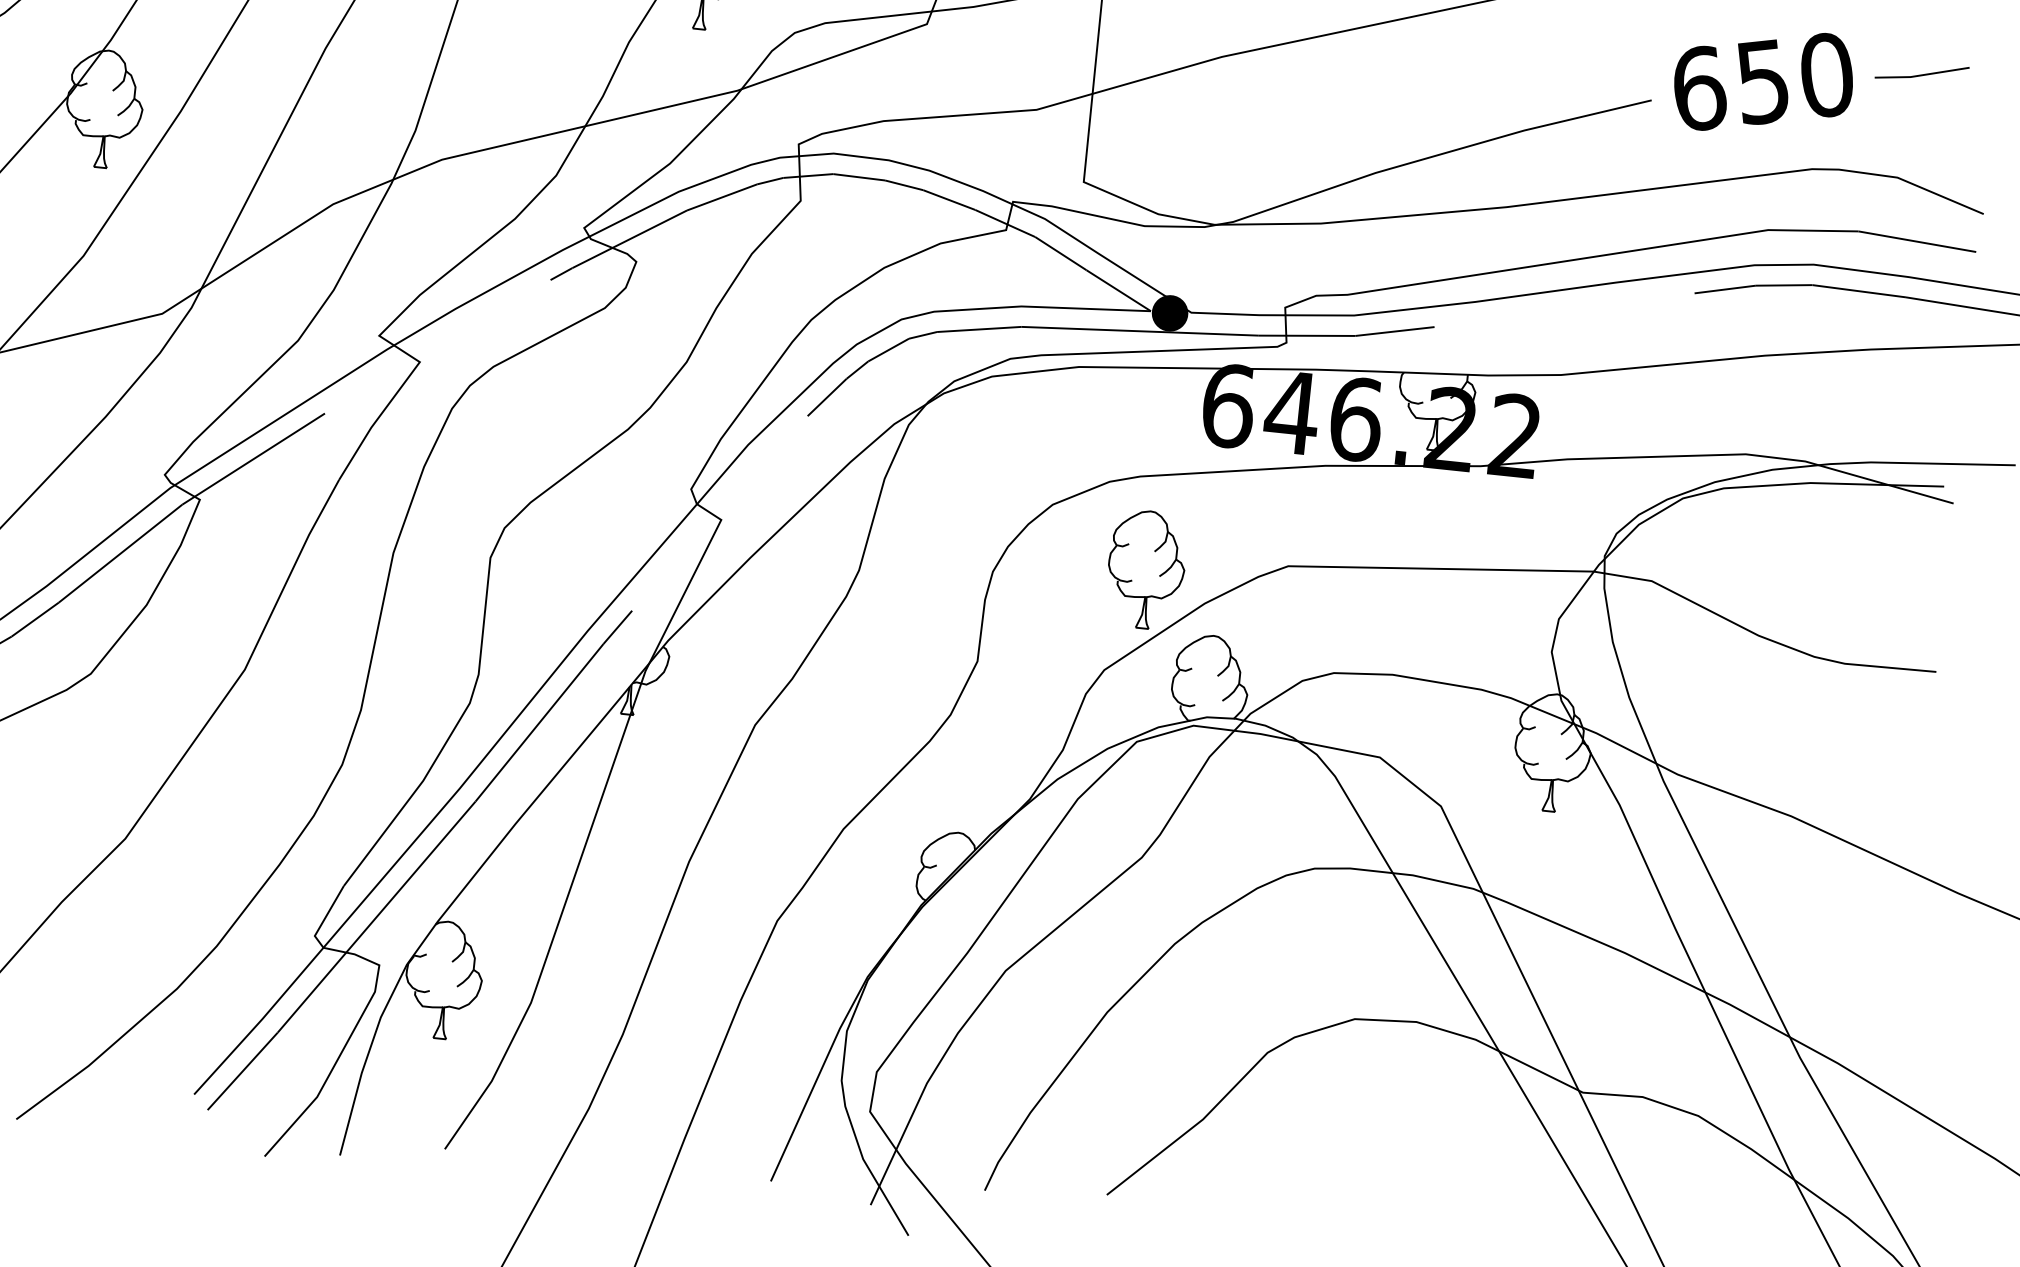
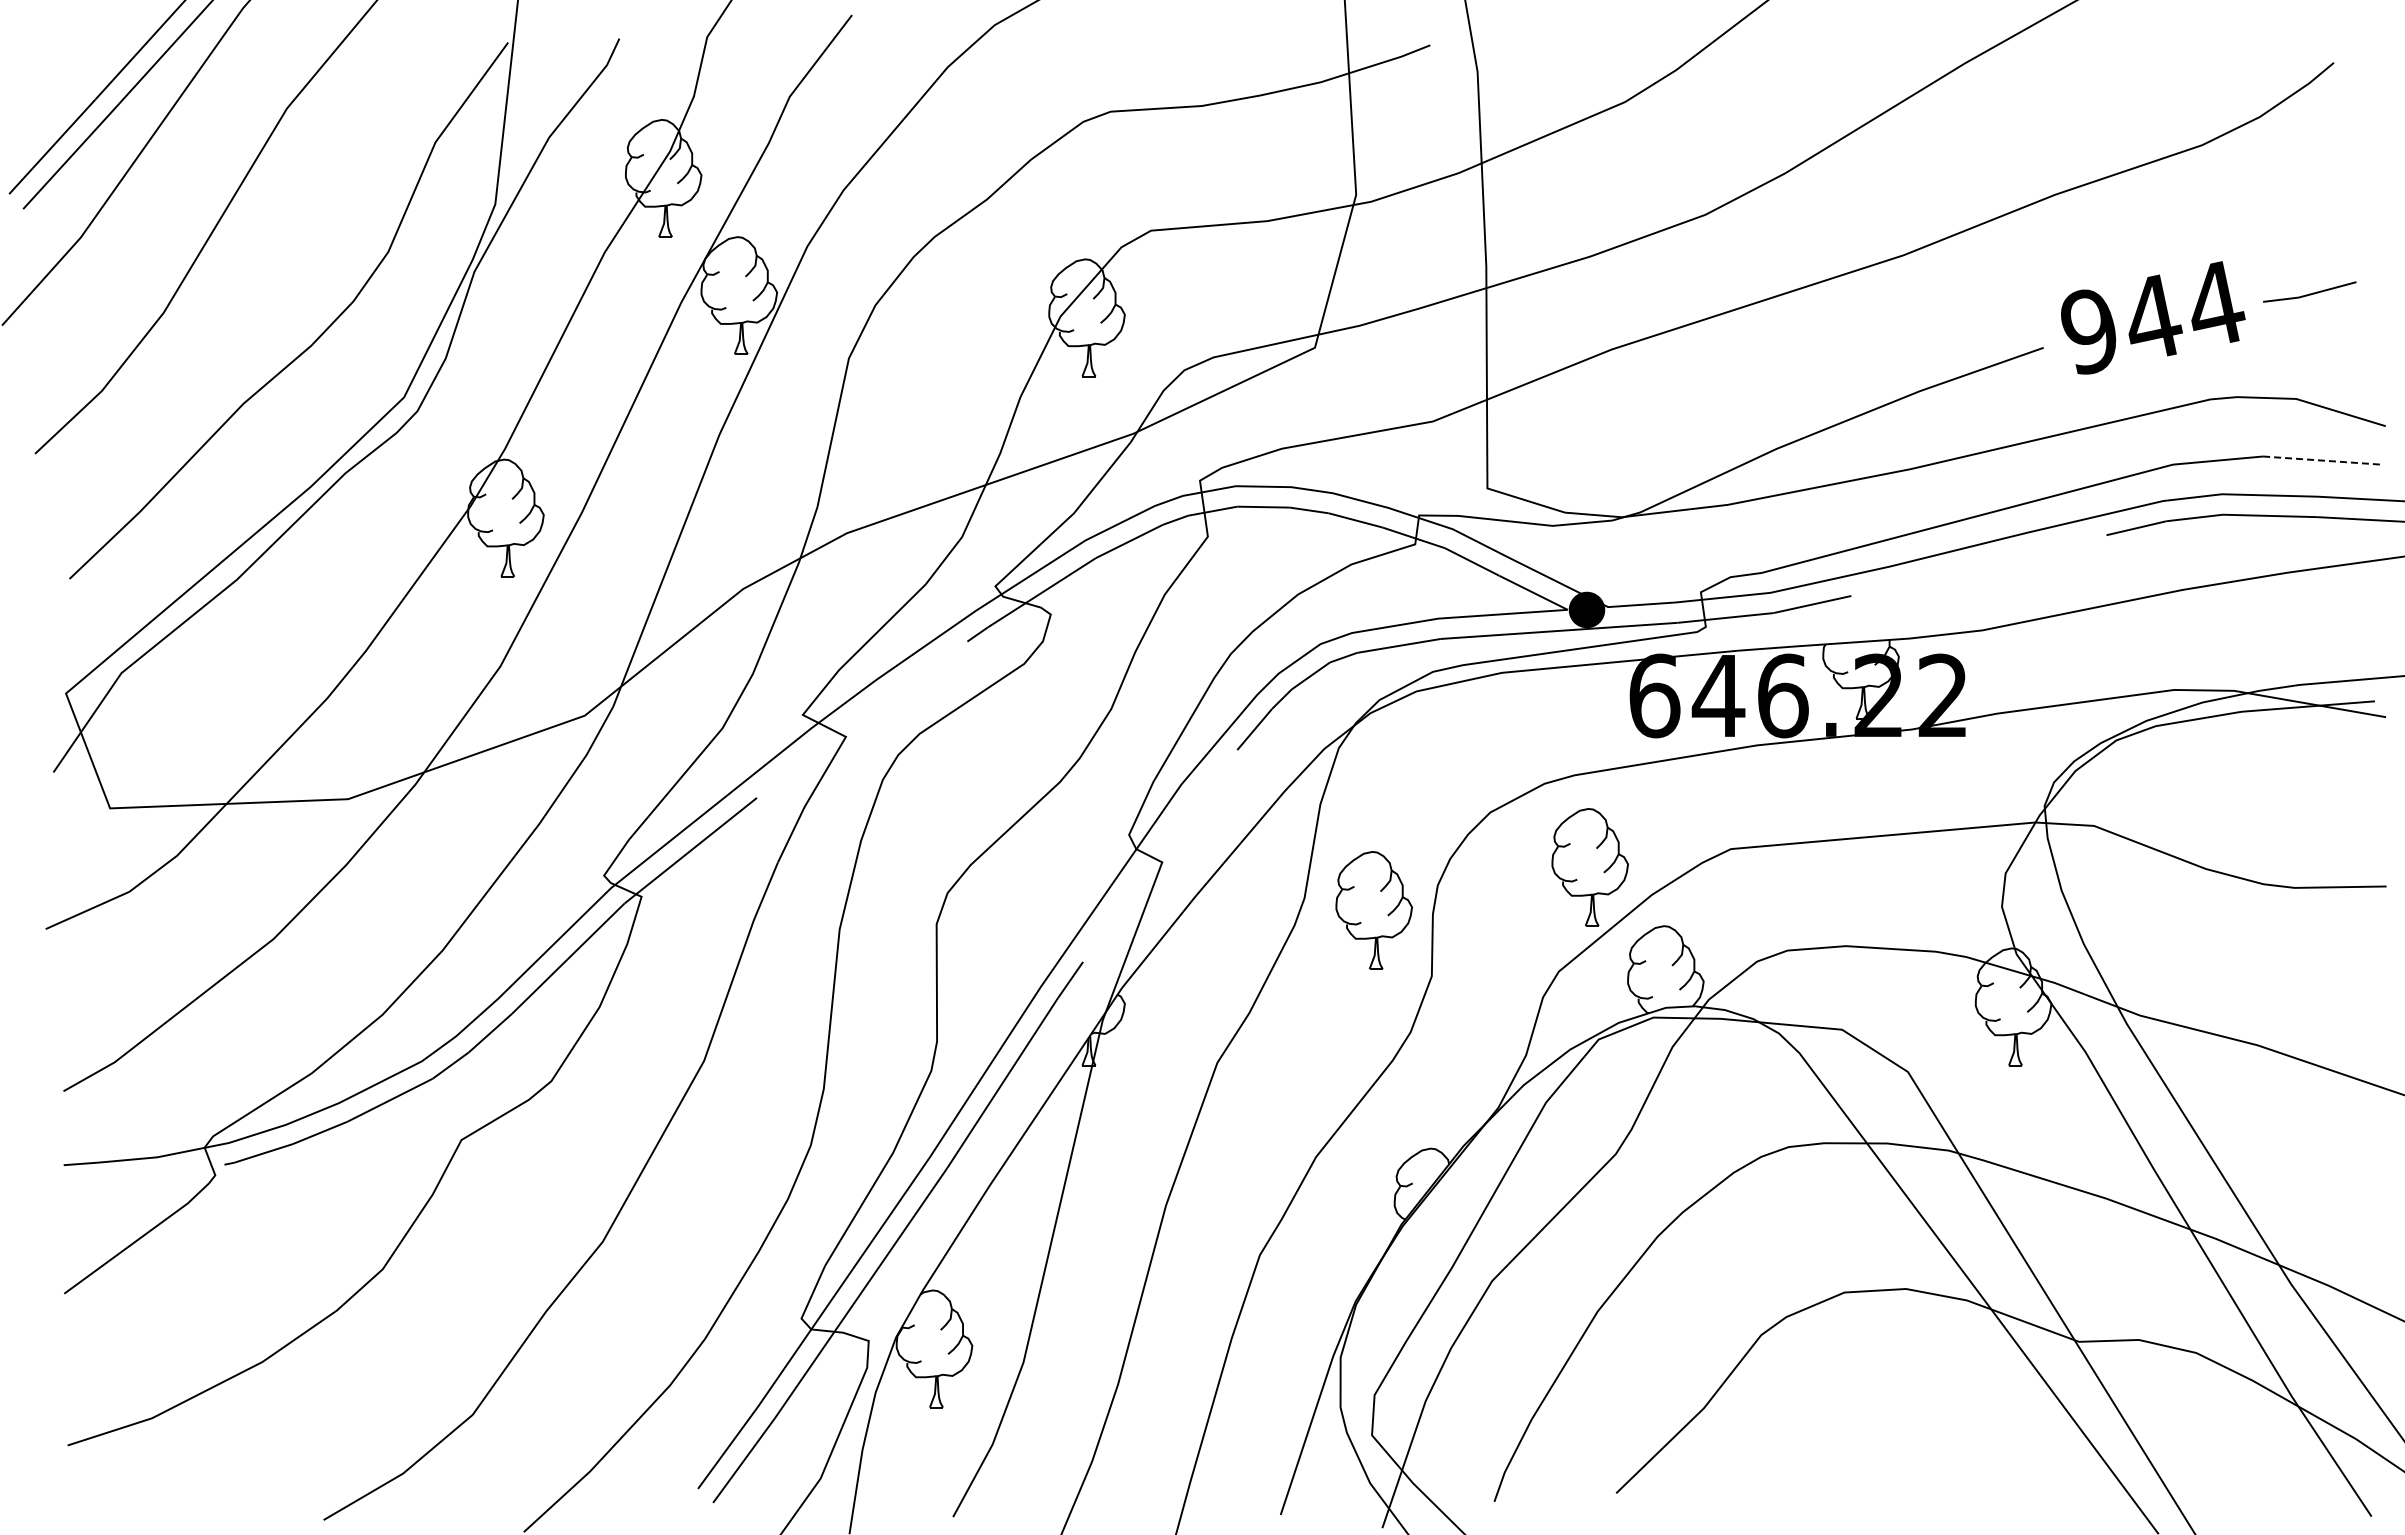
text: (1764, 81) -> (2153, 317), 650 -> 944
line: (1917, 241) -> (2322, 460), solid -> dashed
part: (926, 589) -> (1373, 910), added

